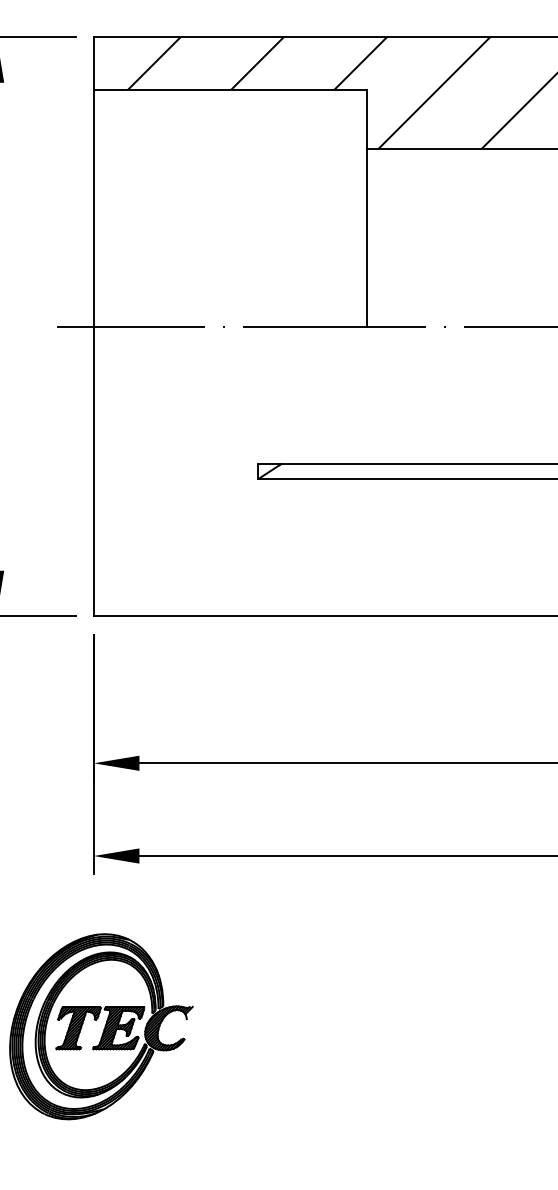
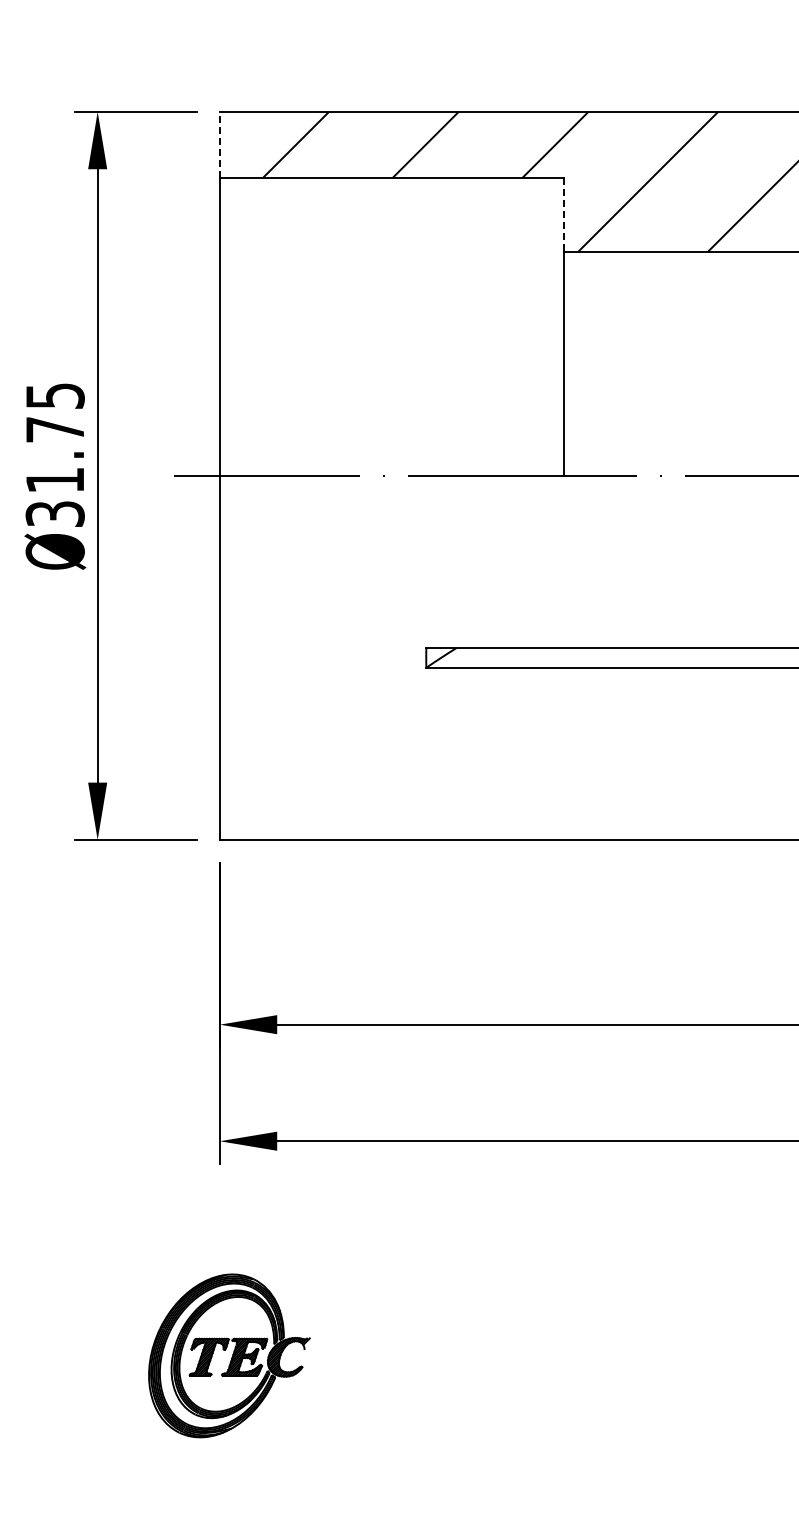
line: (93, 63) -> (219, 144), solid -> dashed
line: (367, 119) -> (563, 215), solid -> dashed
part: (101, 1026) -> (229, 1355), size x0.7

